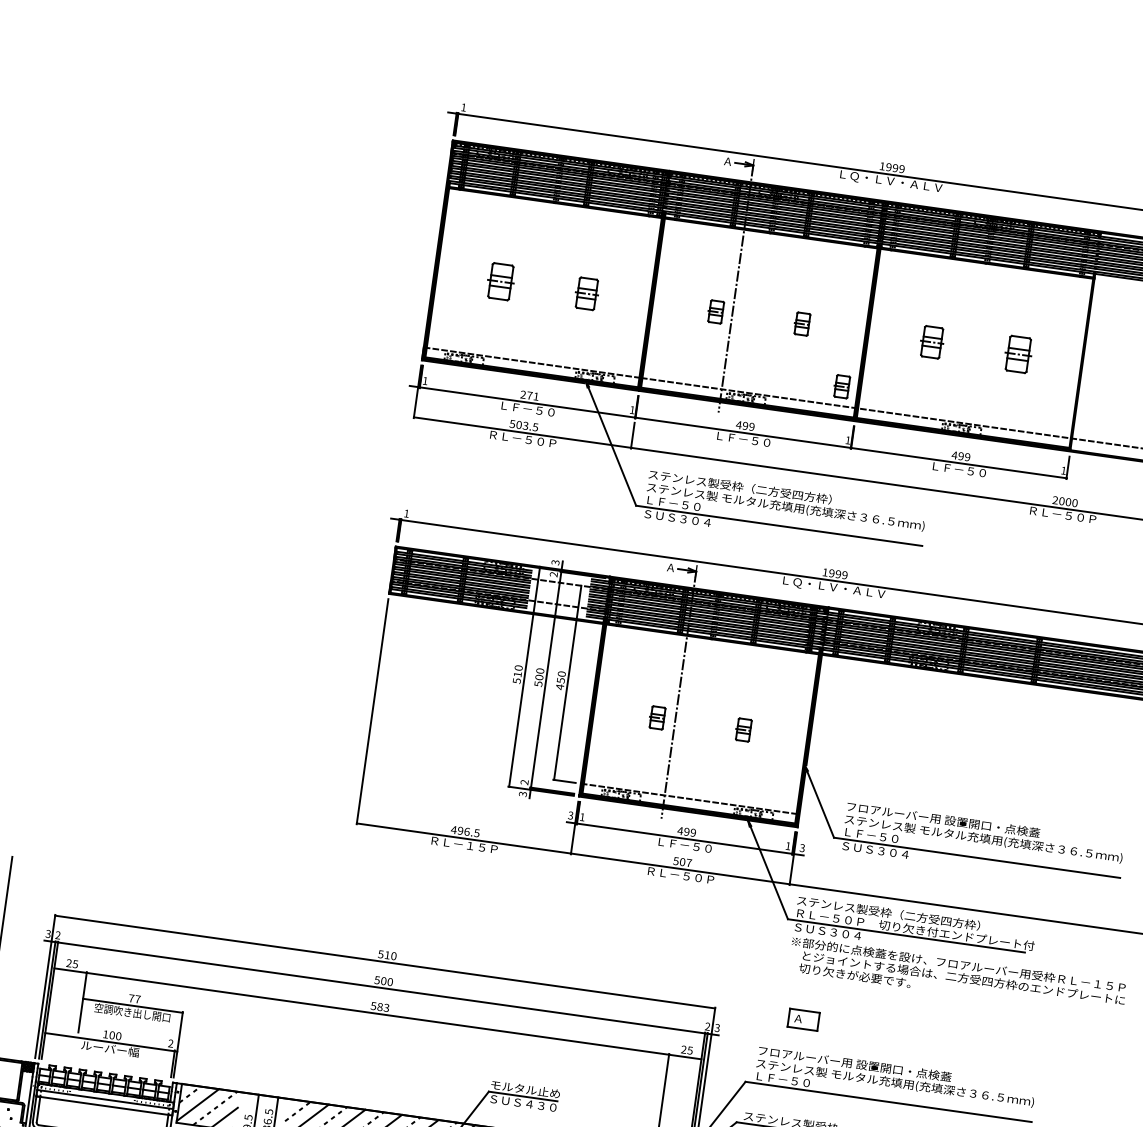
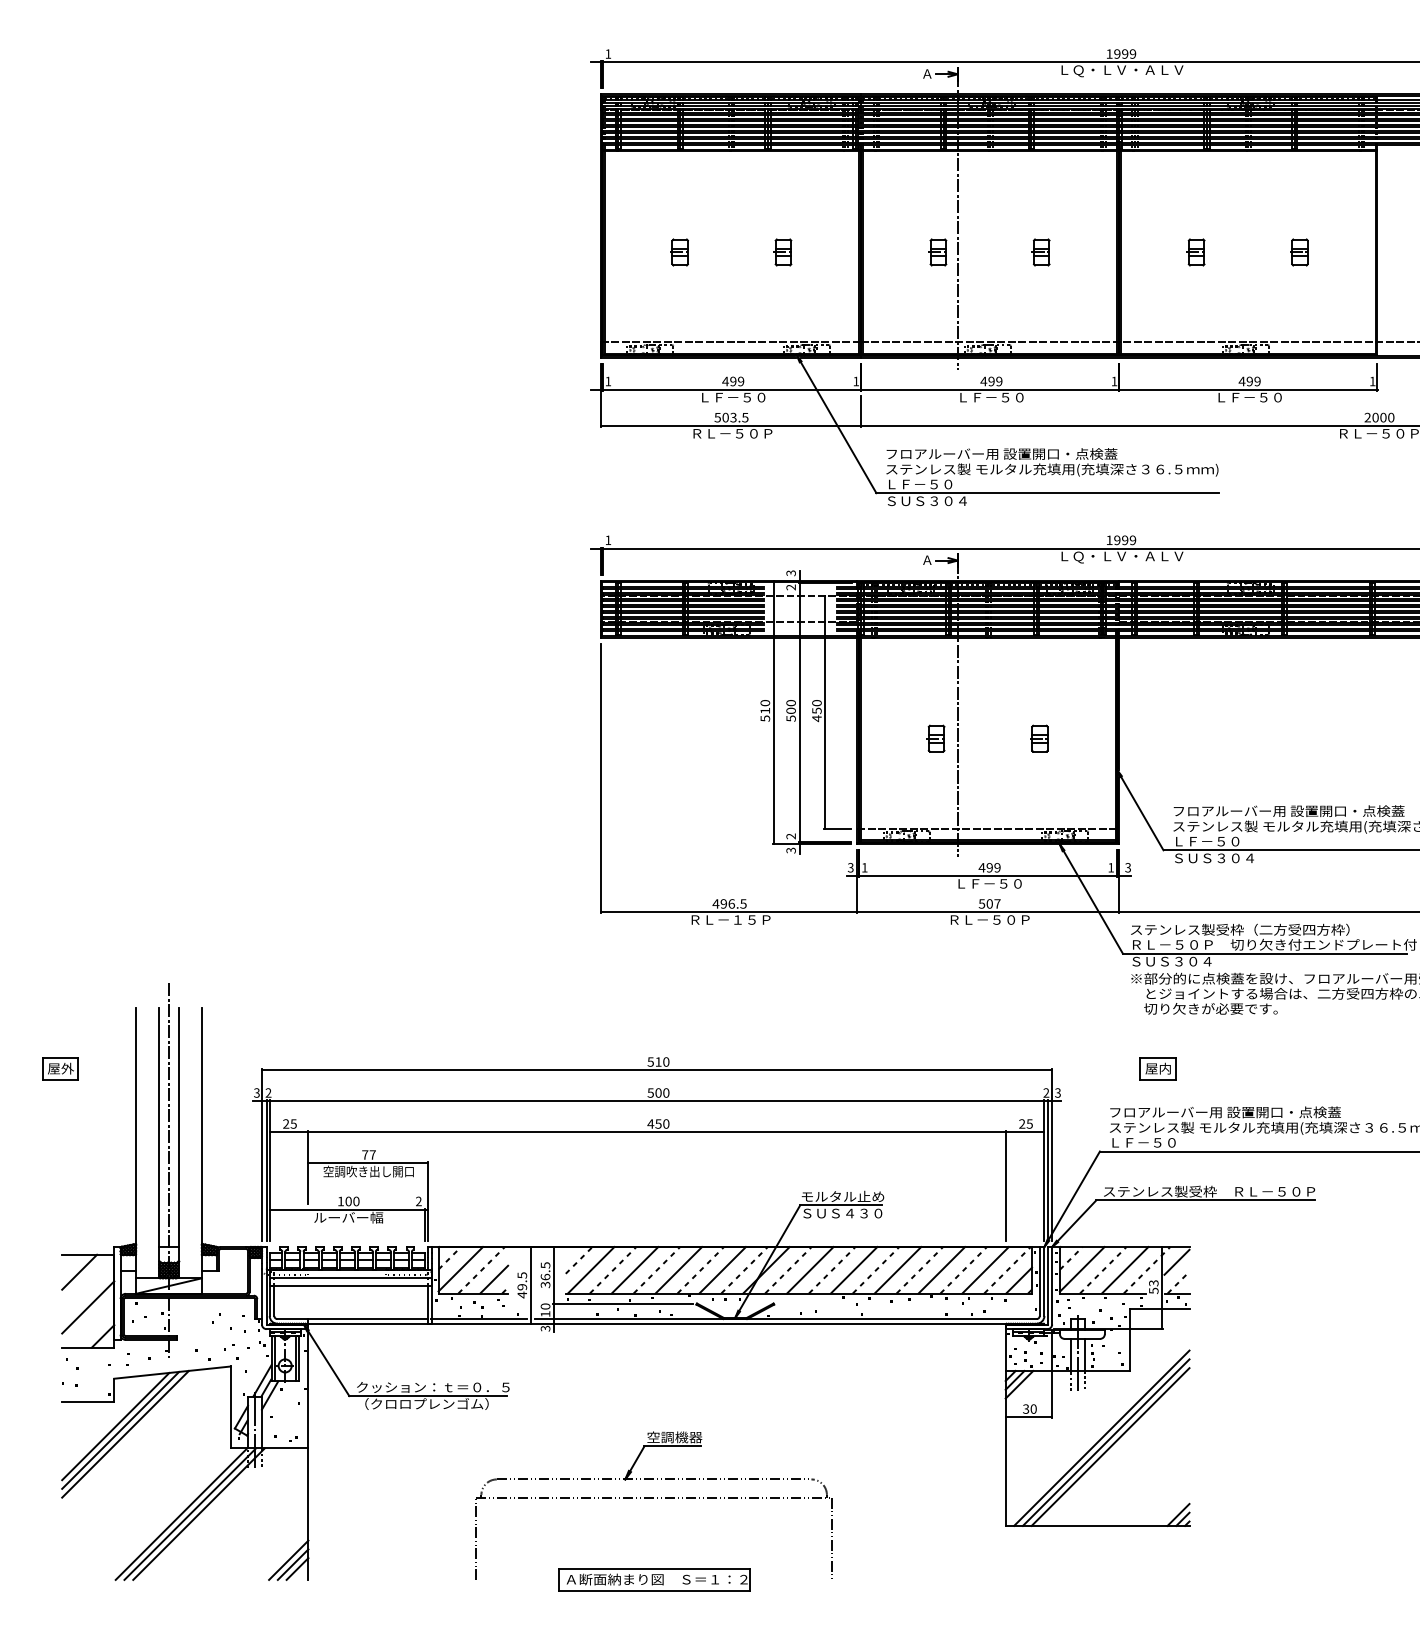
part: (499, 281) -> (679, 252), size x0.62
part: (585, 293) -> (782, 252), size x0.71
part: (930, 342) -> (1195, 252), size x0.71
part: (1017, 354) -> (1299, 252), size x0.62
part: (841, 386) -> (1097, 319), removed
text: (529, 395) -> (733, 381), 271 -> 499
text: (745, 487) -> (1001, 453), ステンレス製受枠（二方受四方枠） -> フロアルーバー用 設置開口・点検蓋
text: (380, 1006) -> (658, 1123), 583 -> 450
text: (803, 1019) -> (1157, 1068), Ａ -> 屋内

